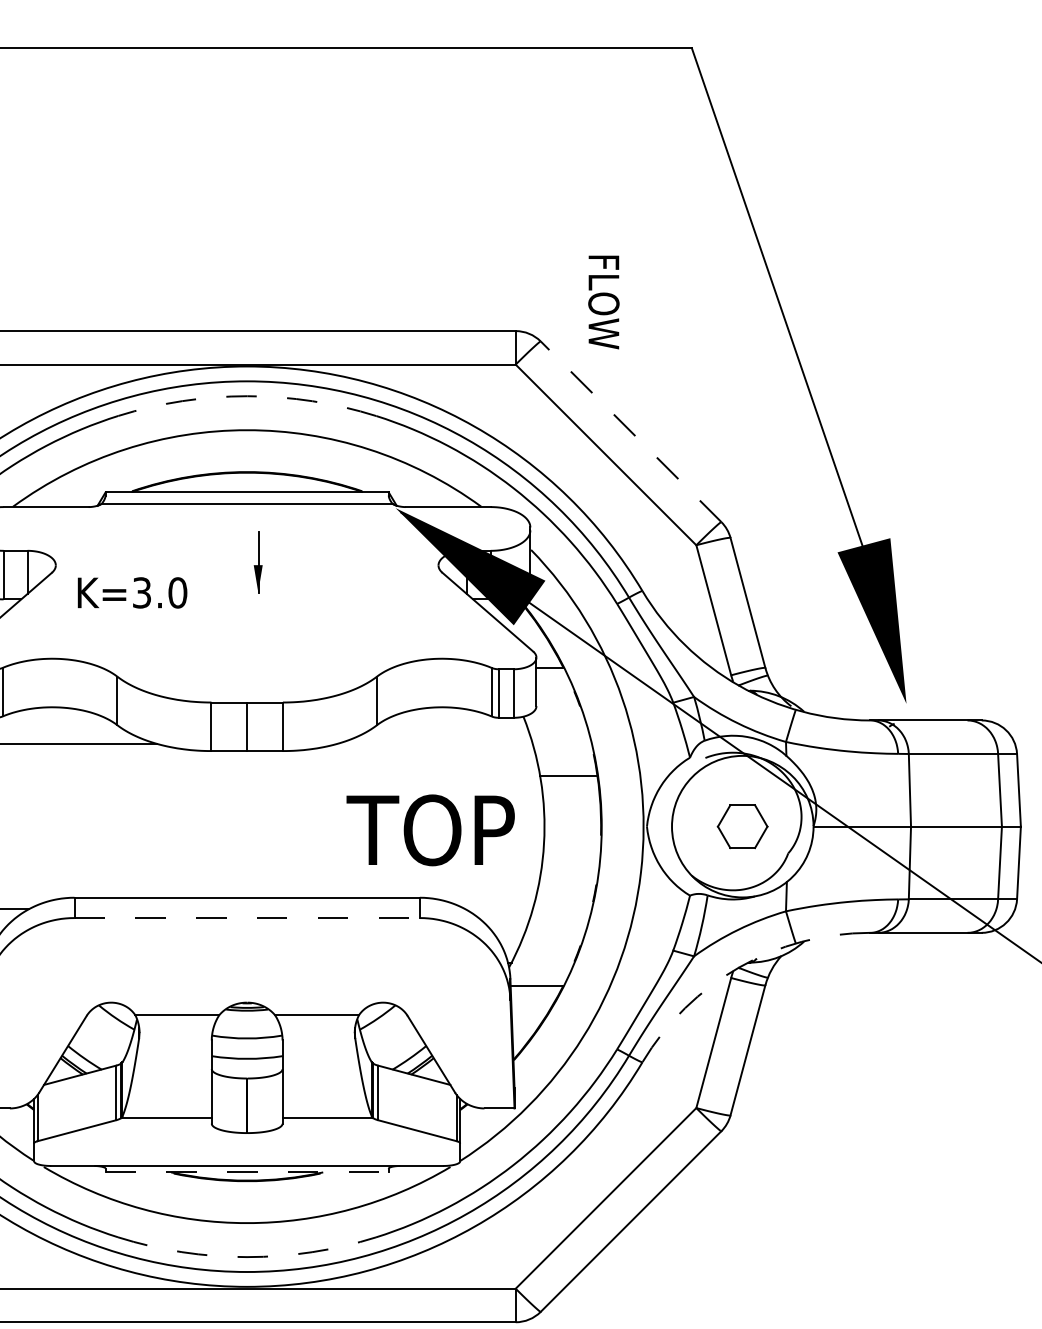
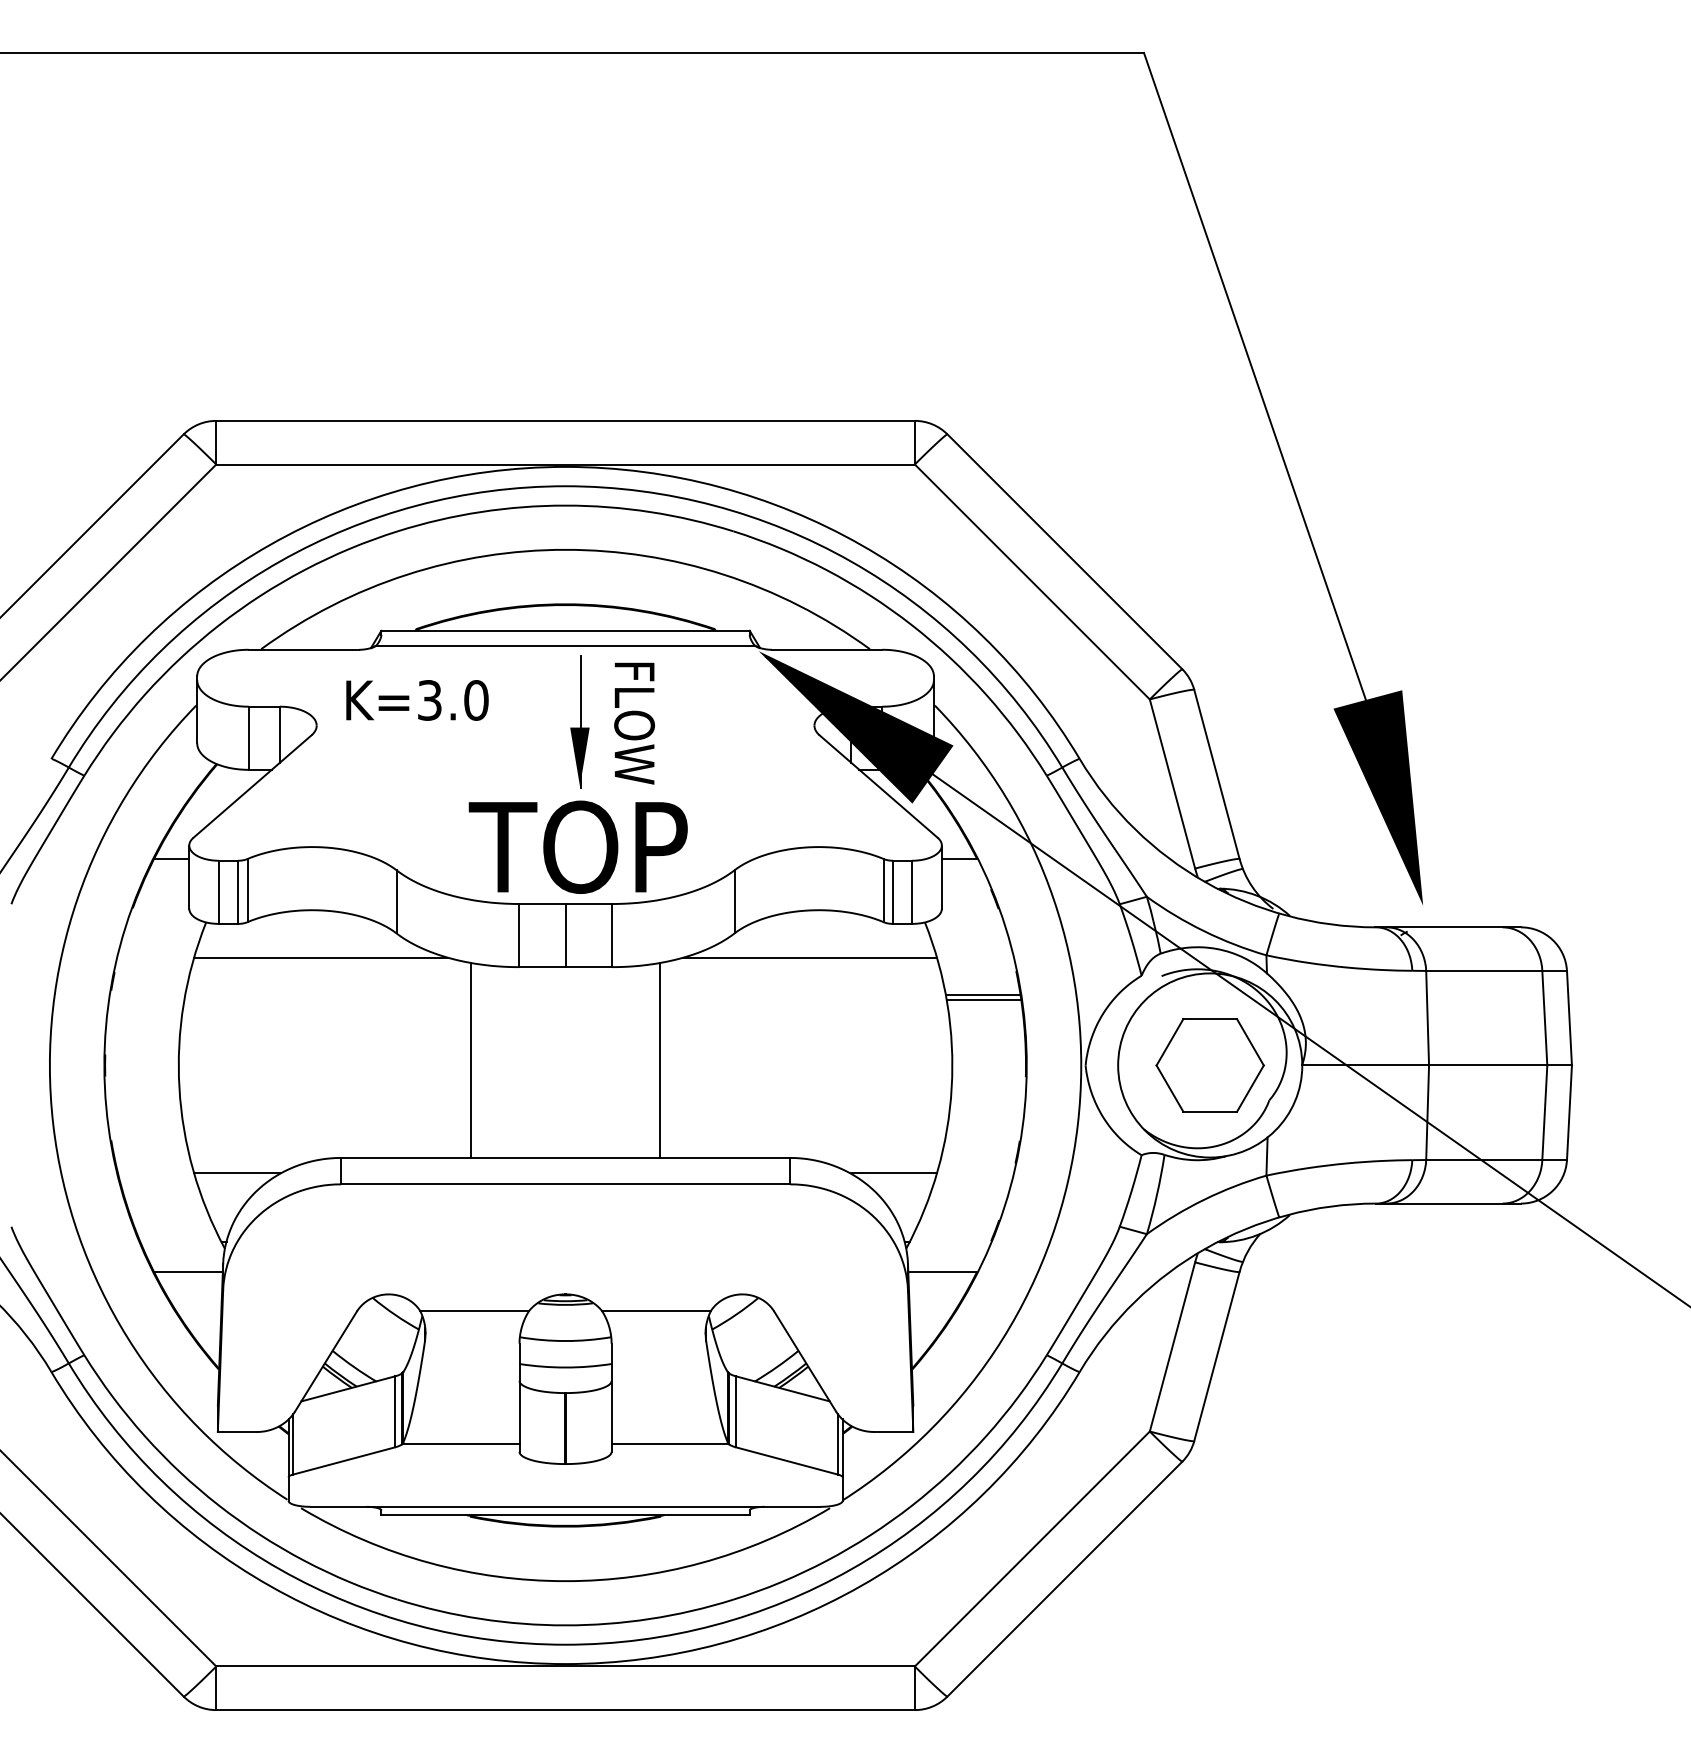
text: (603, 302) -> (634, 723), moved
arc: (247, 396) -> (565, 505), dashed -> solid
line: (630, 431) -> (1064, 551), dashed -> solid
part: (257, 562) -> (579, 721), size x1.67
text: (132, 592) -> (417, 700), moved
line: (434, 743) -> (809, 957), added
line: (567, 772) -> (982, 995), added
line: (174, 822) -> (471, 1059), added
line: (320, 822) -> (660, 1059), added
part: (742, 826) -> (1209, 1065), size x1.67
text: (430, 829) -> (577, 846), moved
line: (498, 909) -> (892, 1173), added
line: (247, 918) -> (565, 1184), dashed -> solid
arc: (739, 967) -> (1205, 1248), dashed -> solid
line: (247, 1171) -> (566, 1514), dashed -> solid
arc: (247, 1257) -> (565, 1625), dashed -> solid

